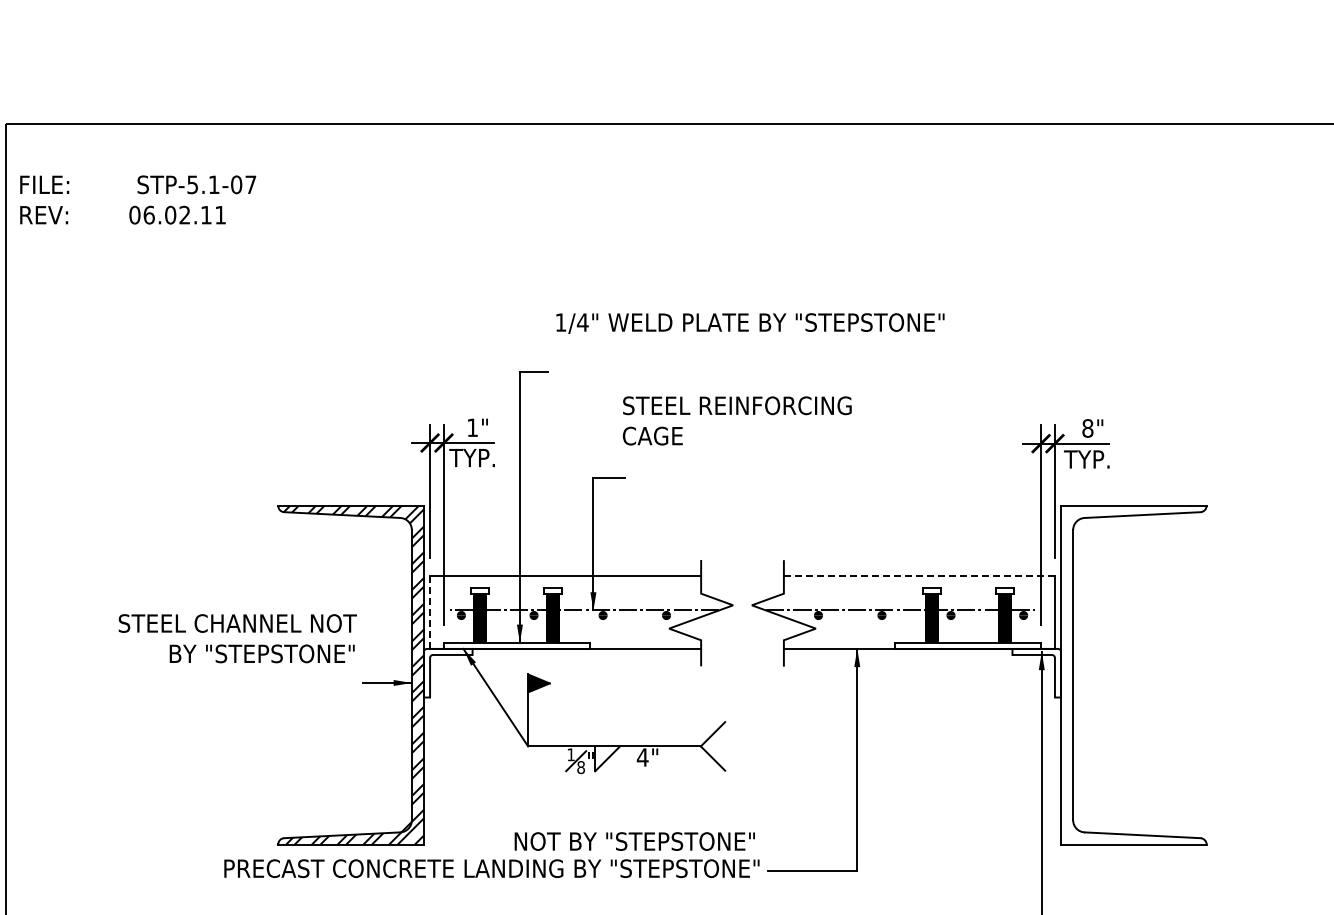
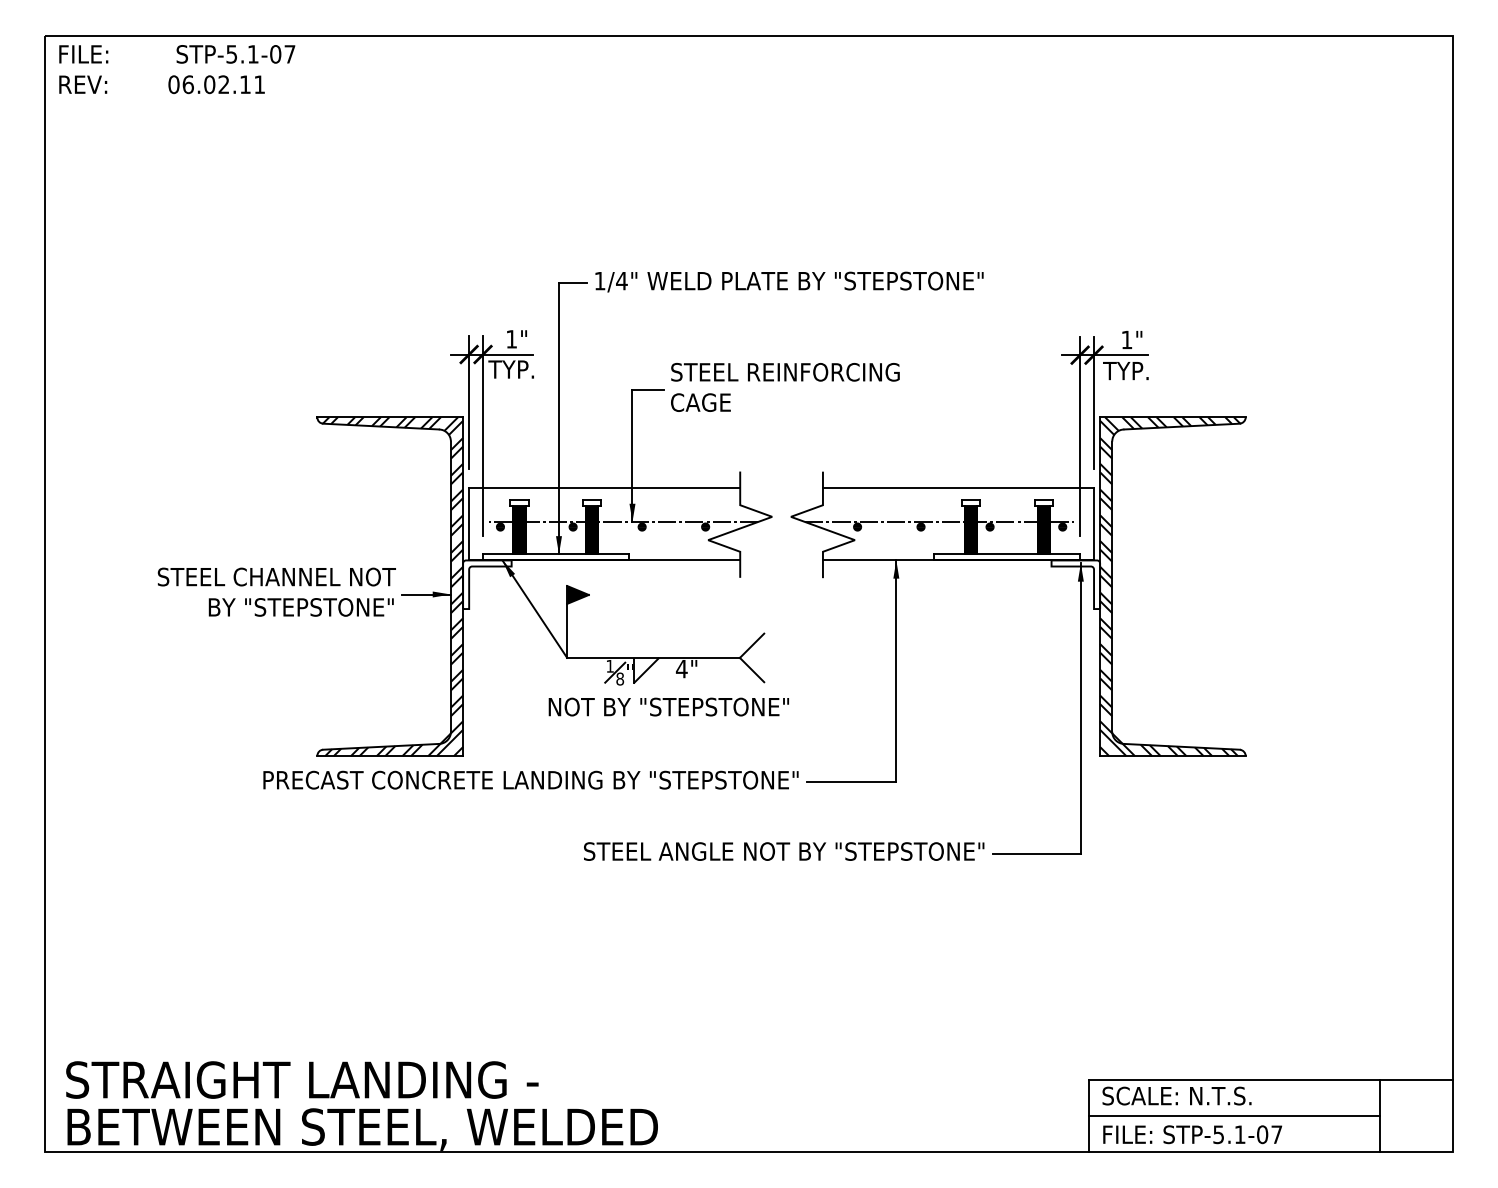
text: (138, 199) -> (177, 69), moved
text: (750, 322) -> (789, 281), moved
text: (737, 420) -> (785, 387), moved
text: (1087, 427) -> (1126, 339), 8" -> 1"
line: (919, 575) -> (958, 487), dashed -> solid
line: (430, 612) -> (469, 524), dashed -> solid
text: (237, 637) -> (276, 591), moved
hatch: (1131, 674) -> (1170, 586), added
text: (634, 840) -> (668, 706), moved

